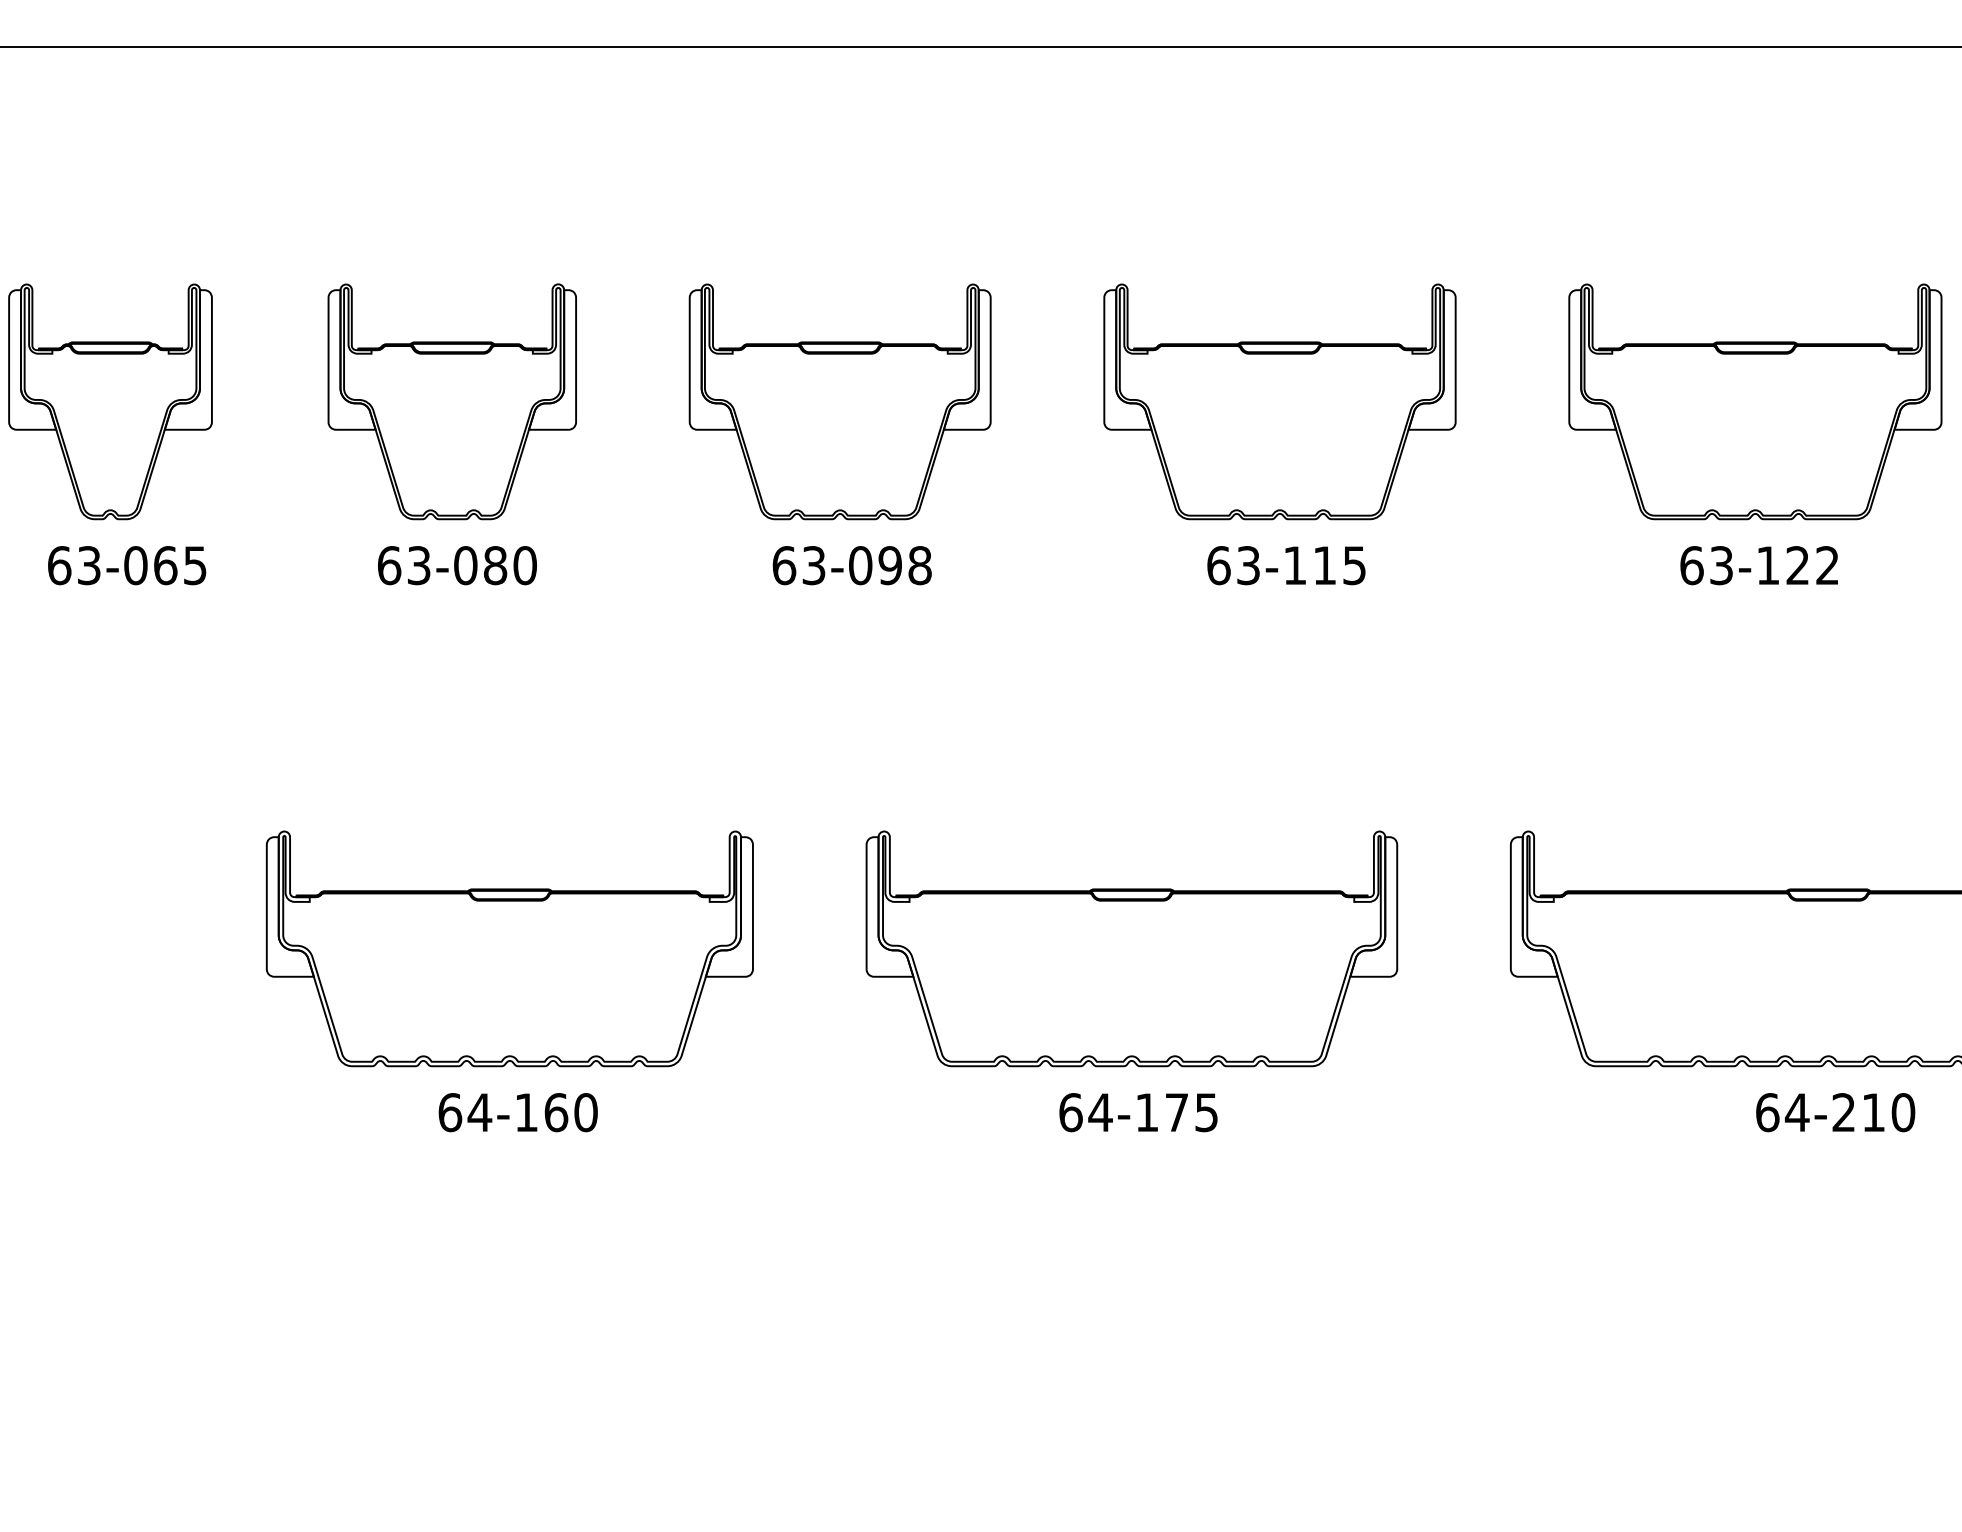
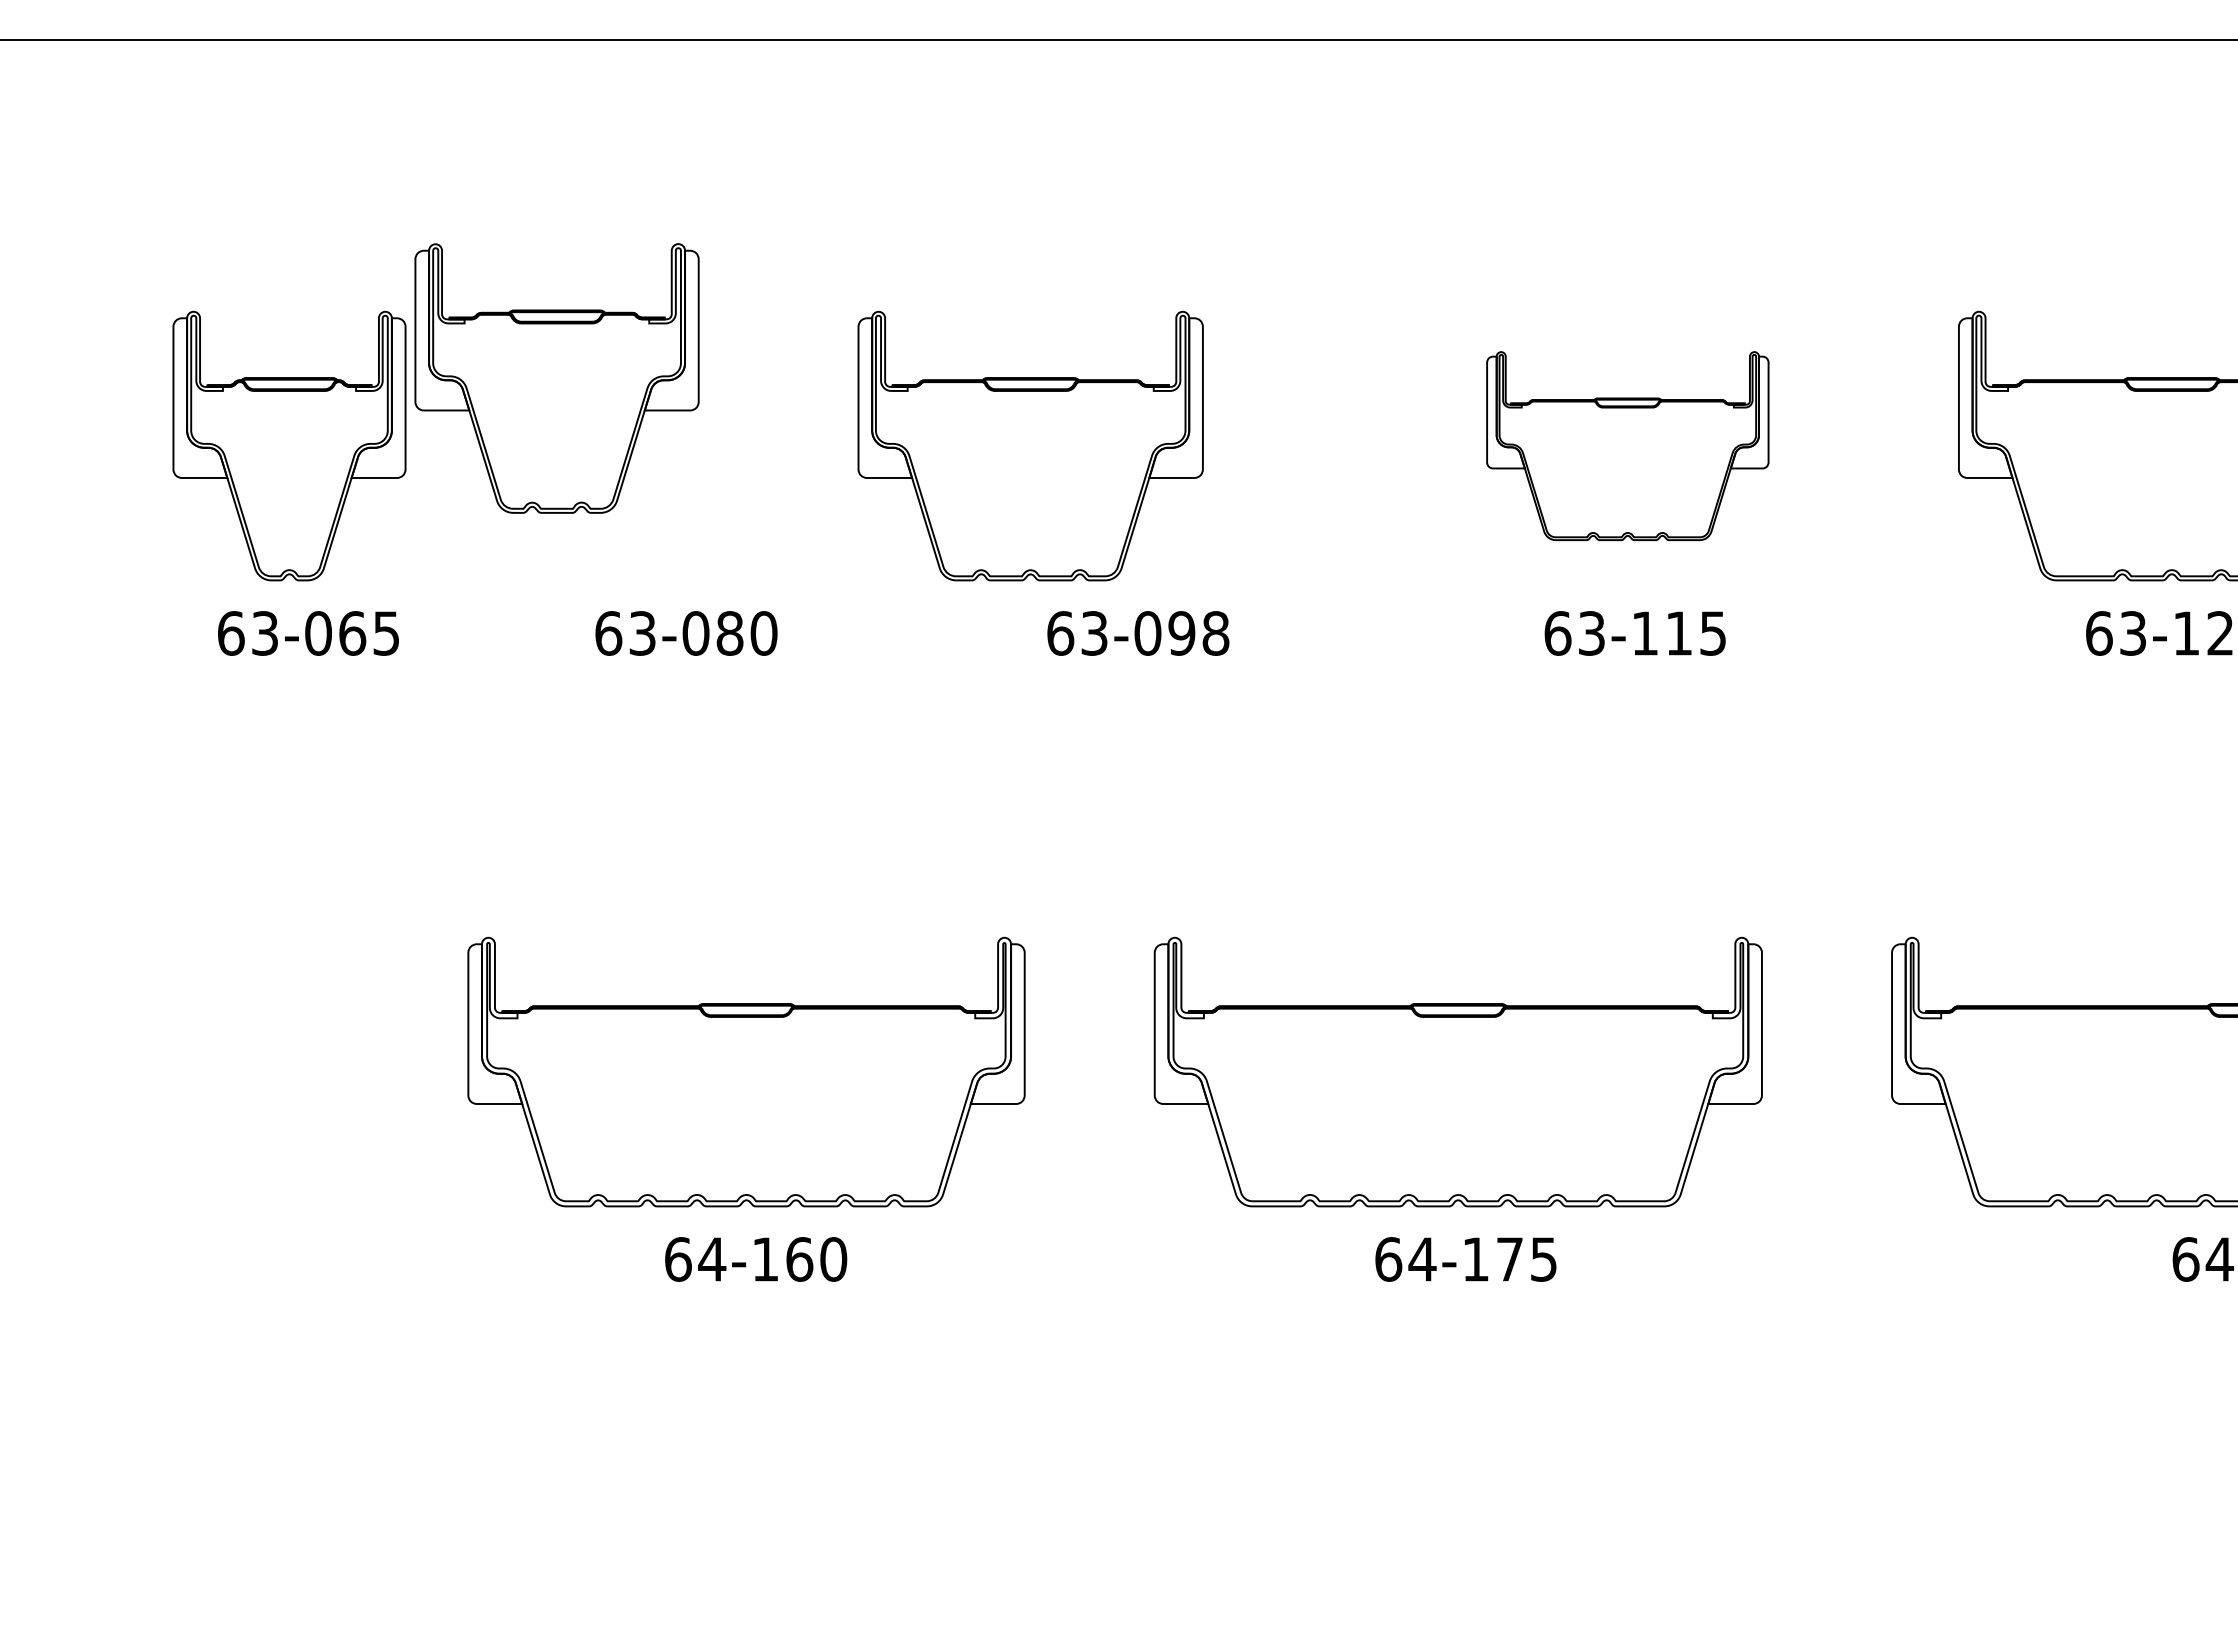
part: (451, 401) -> (556, 378), moved
part: (839, 401) -> (1029, 445), moved
part: (1279, 401) -> (1627, 445), size x0.7

